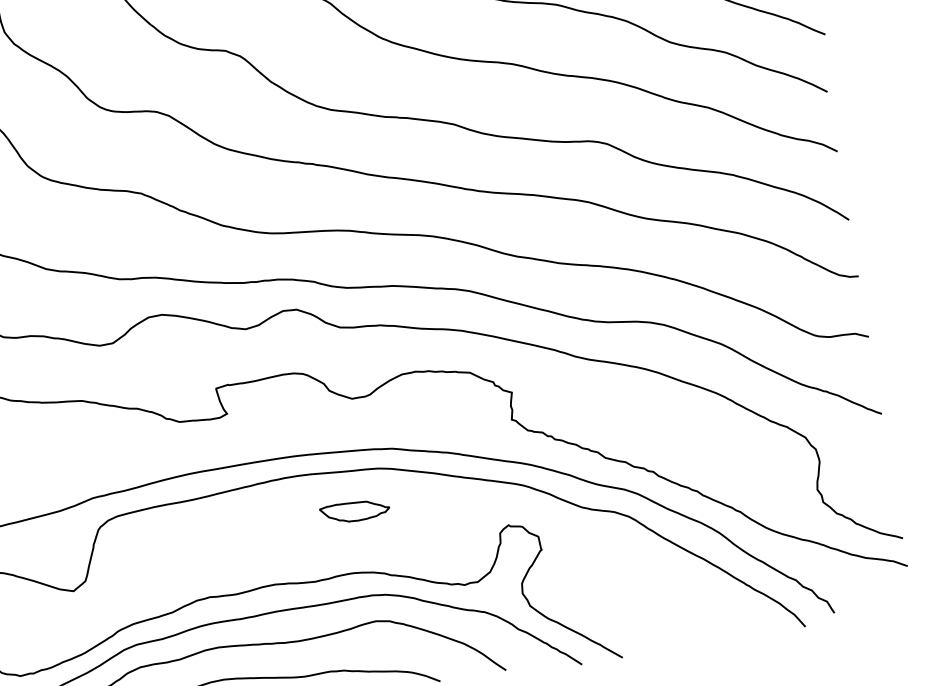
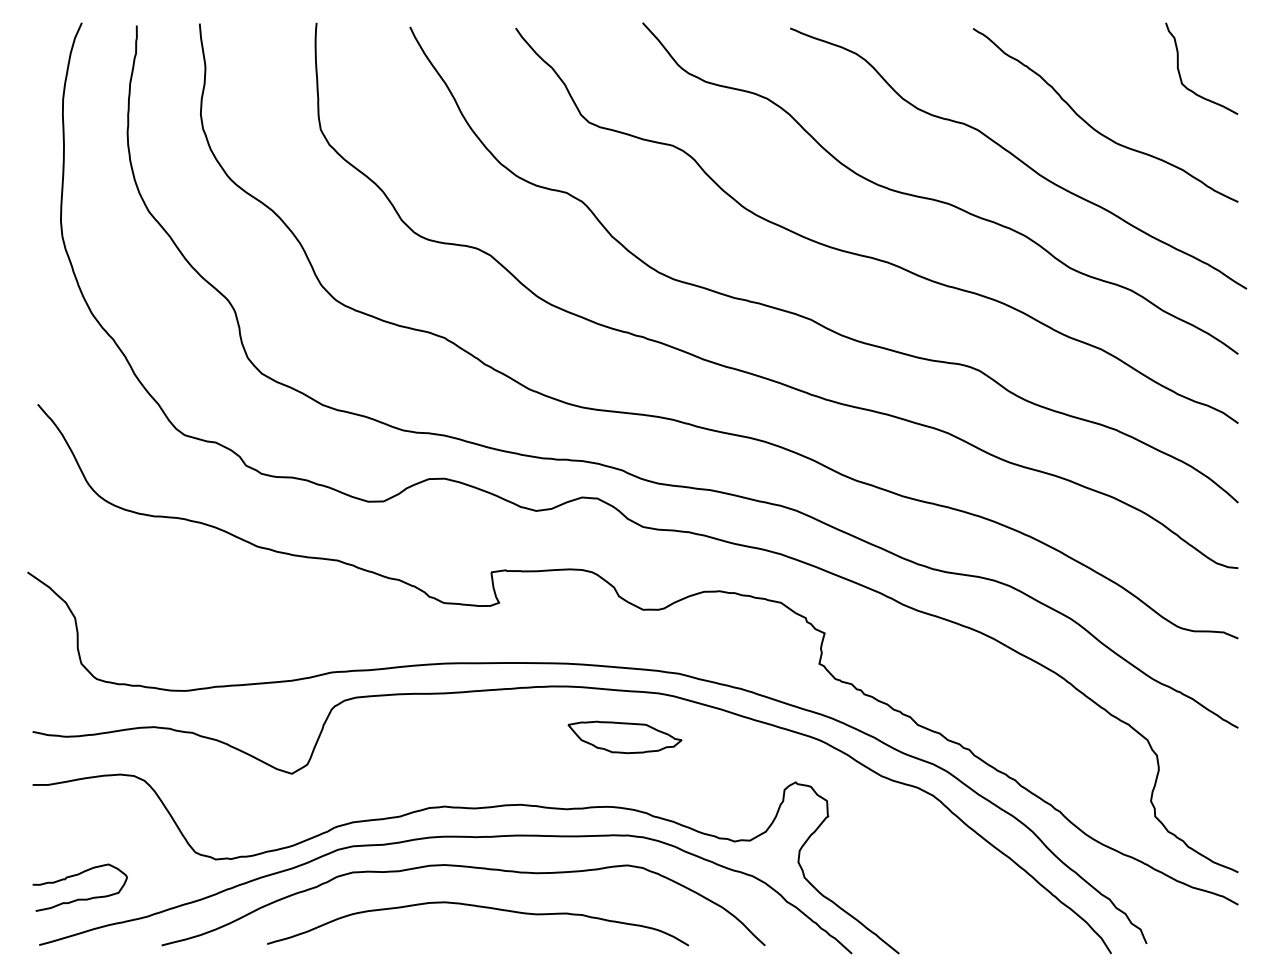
part: (354, 511) -> (624, 737), size x1.43

